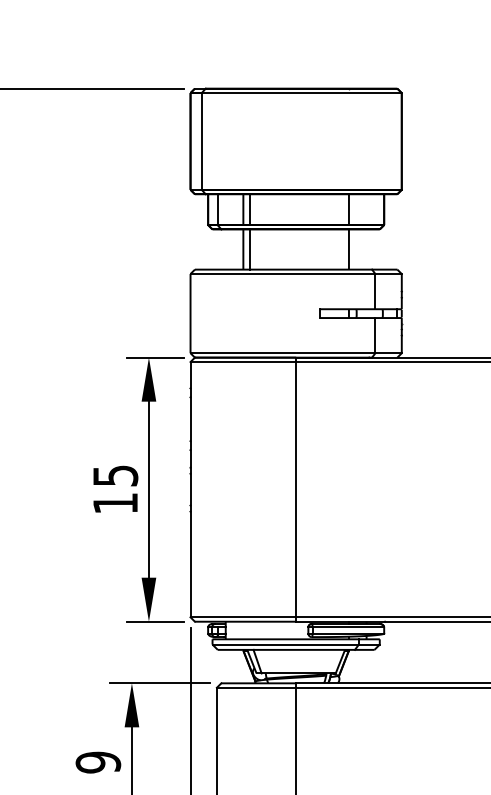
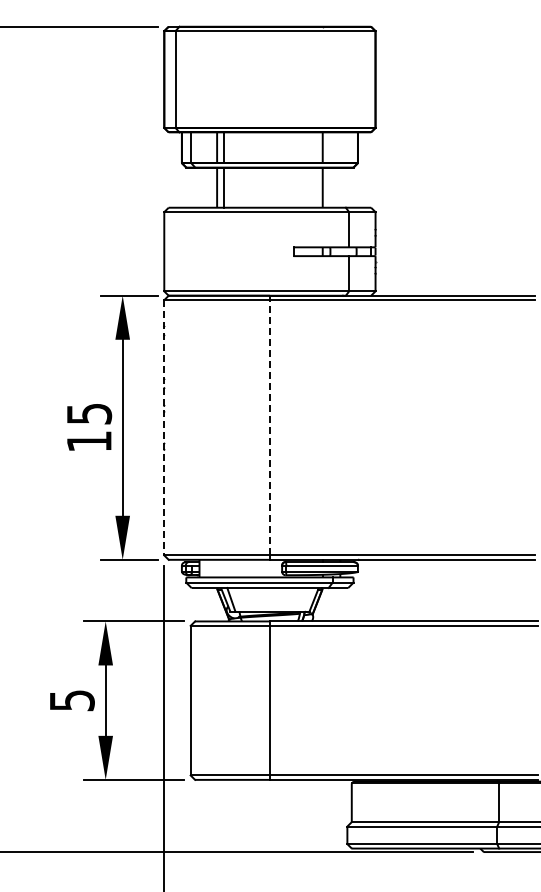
line: (190, 489) -> (164, 427), solid -> dashed
line: (295, 489) -> (269, 427), solid -> dashed
text: (97, 762) -> (71, 700), 9 -> 5

